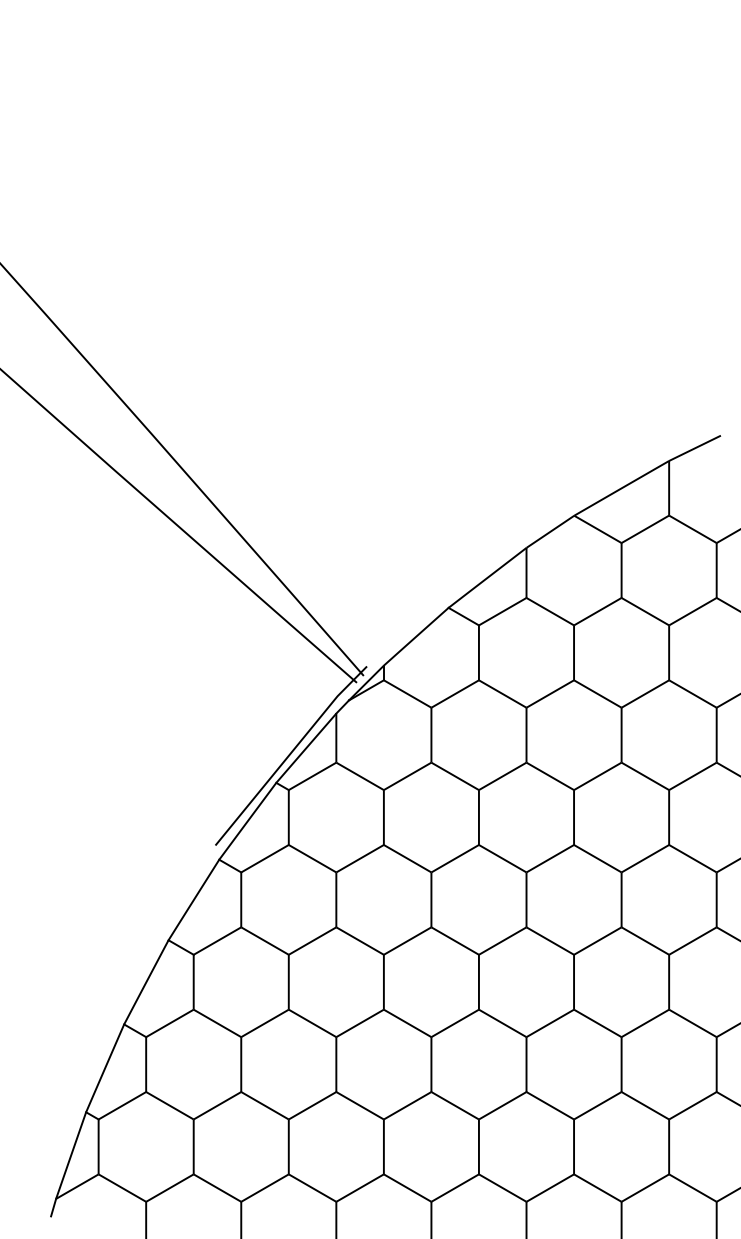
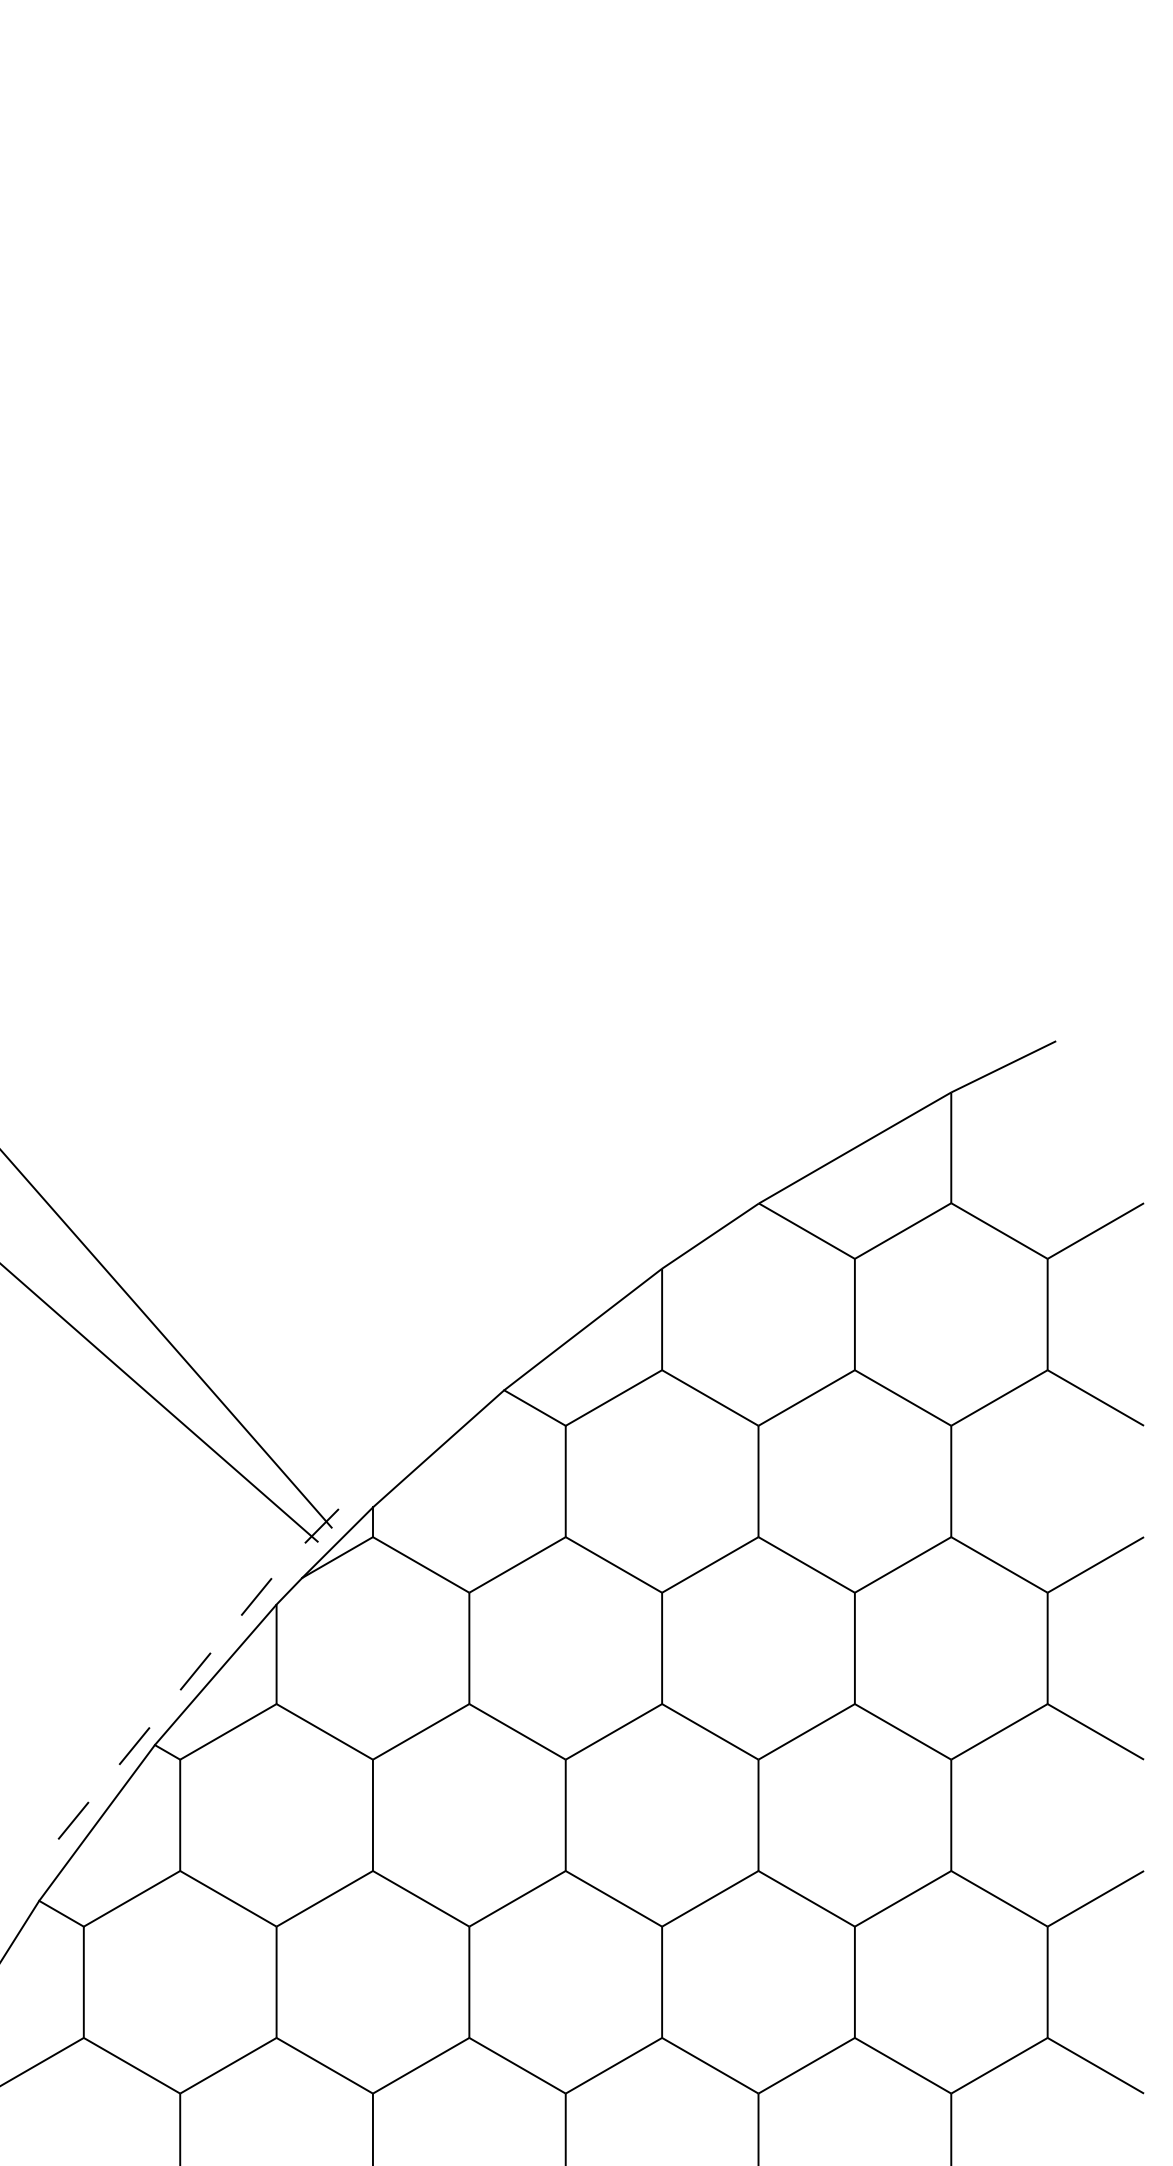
line: (290, 754) -> (183, 1687), solid -> dashed

